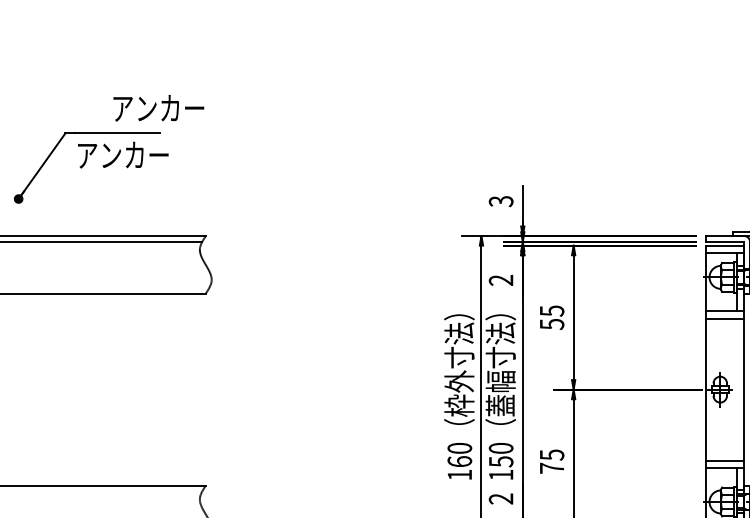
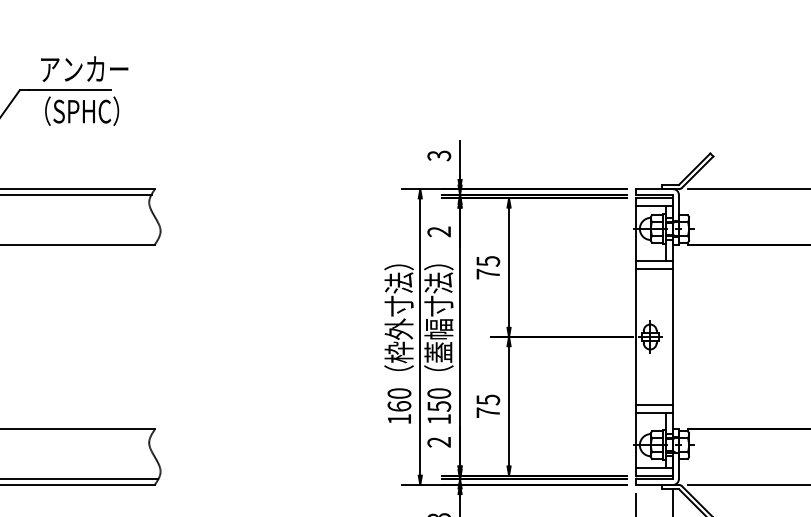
text: (158, 107) -> (84, 68), moved
text: (123, 154) -> (75, 110), アンカー -> （SPHC）
text: (552, 323) -> (488, 273), 55 -> 75

